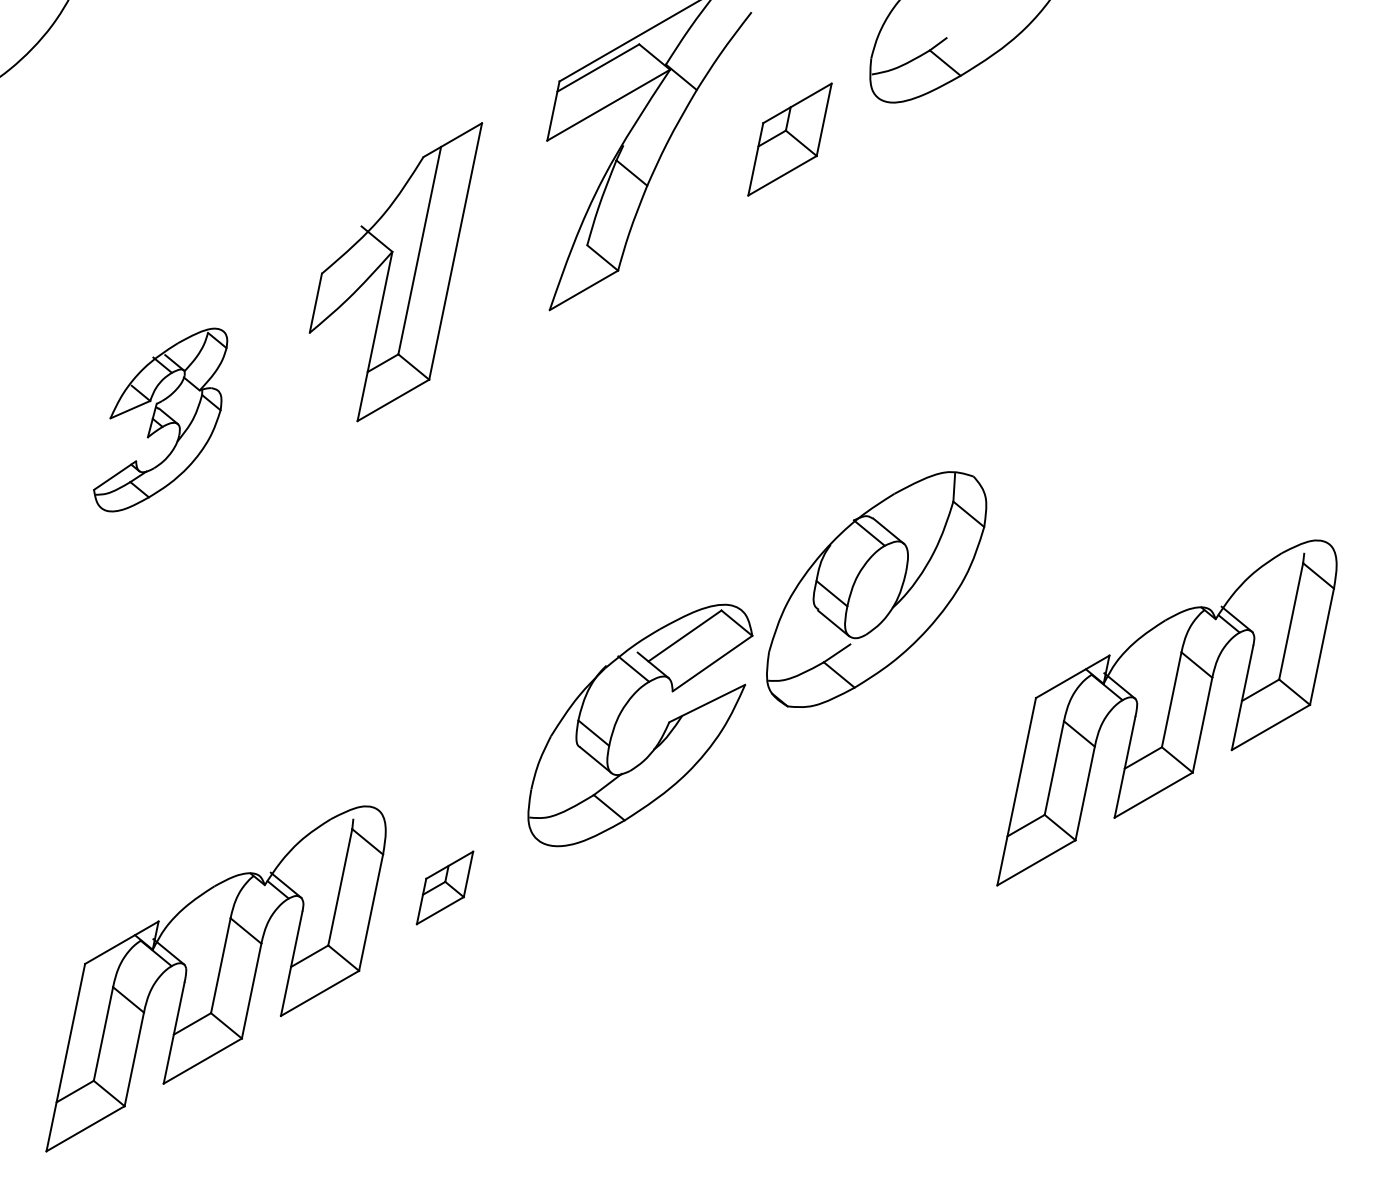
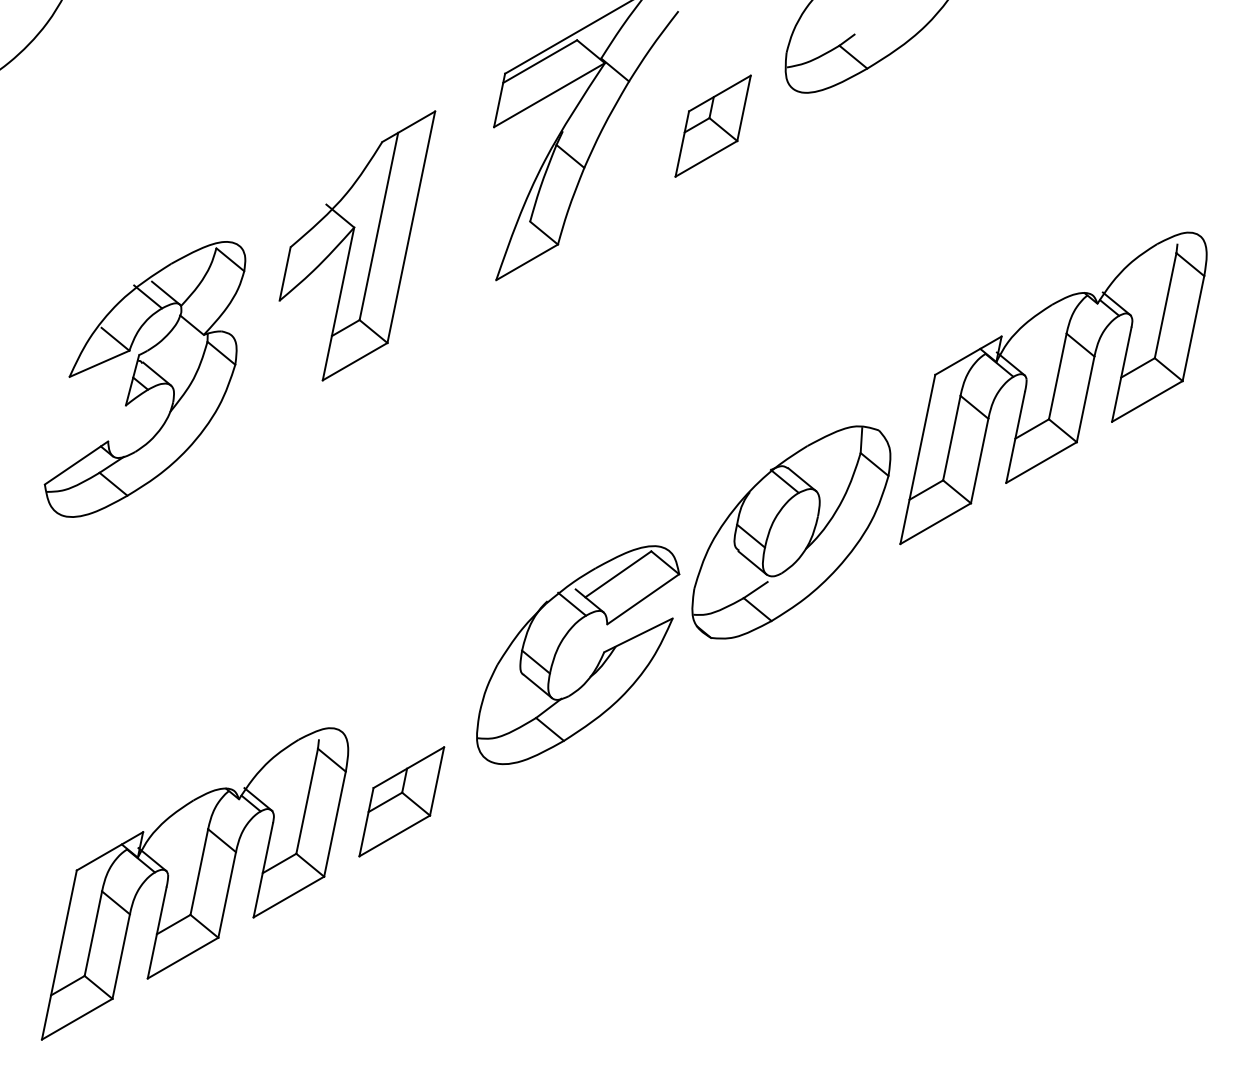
part: (160, 419) -> (144, 378), size x1.67
part: (1166, 712) -> (1053, 387), moved
part: (444, 887) -> (401, 801), size x1.67

